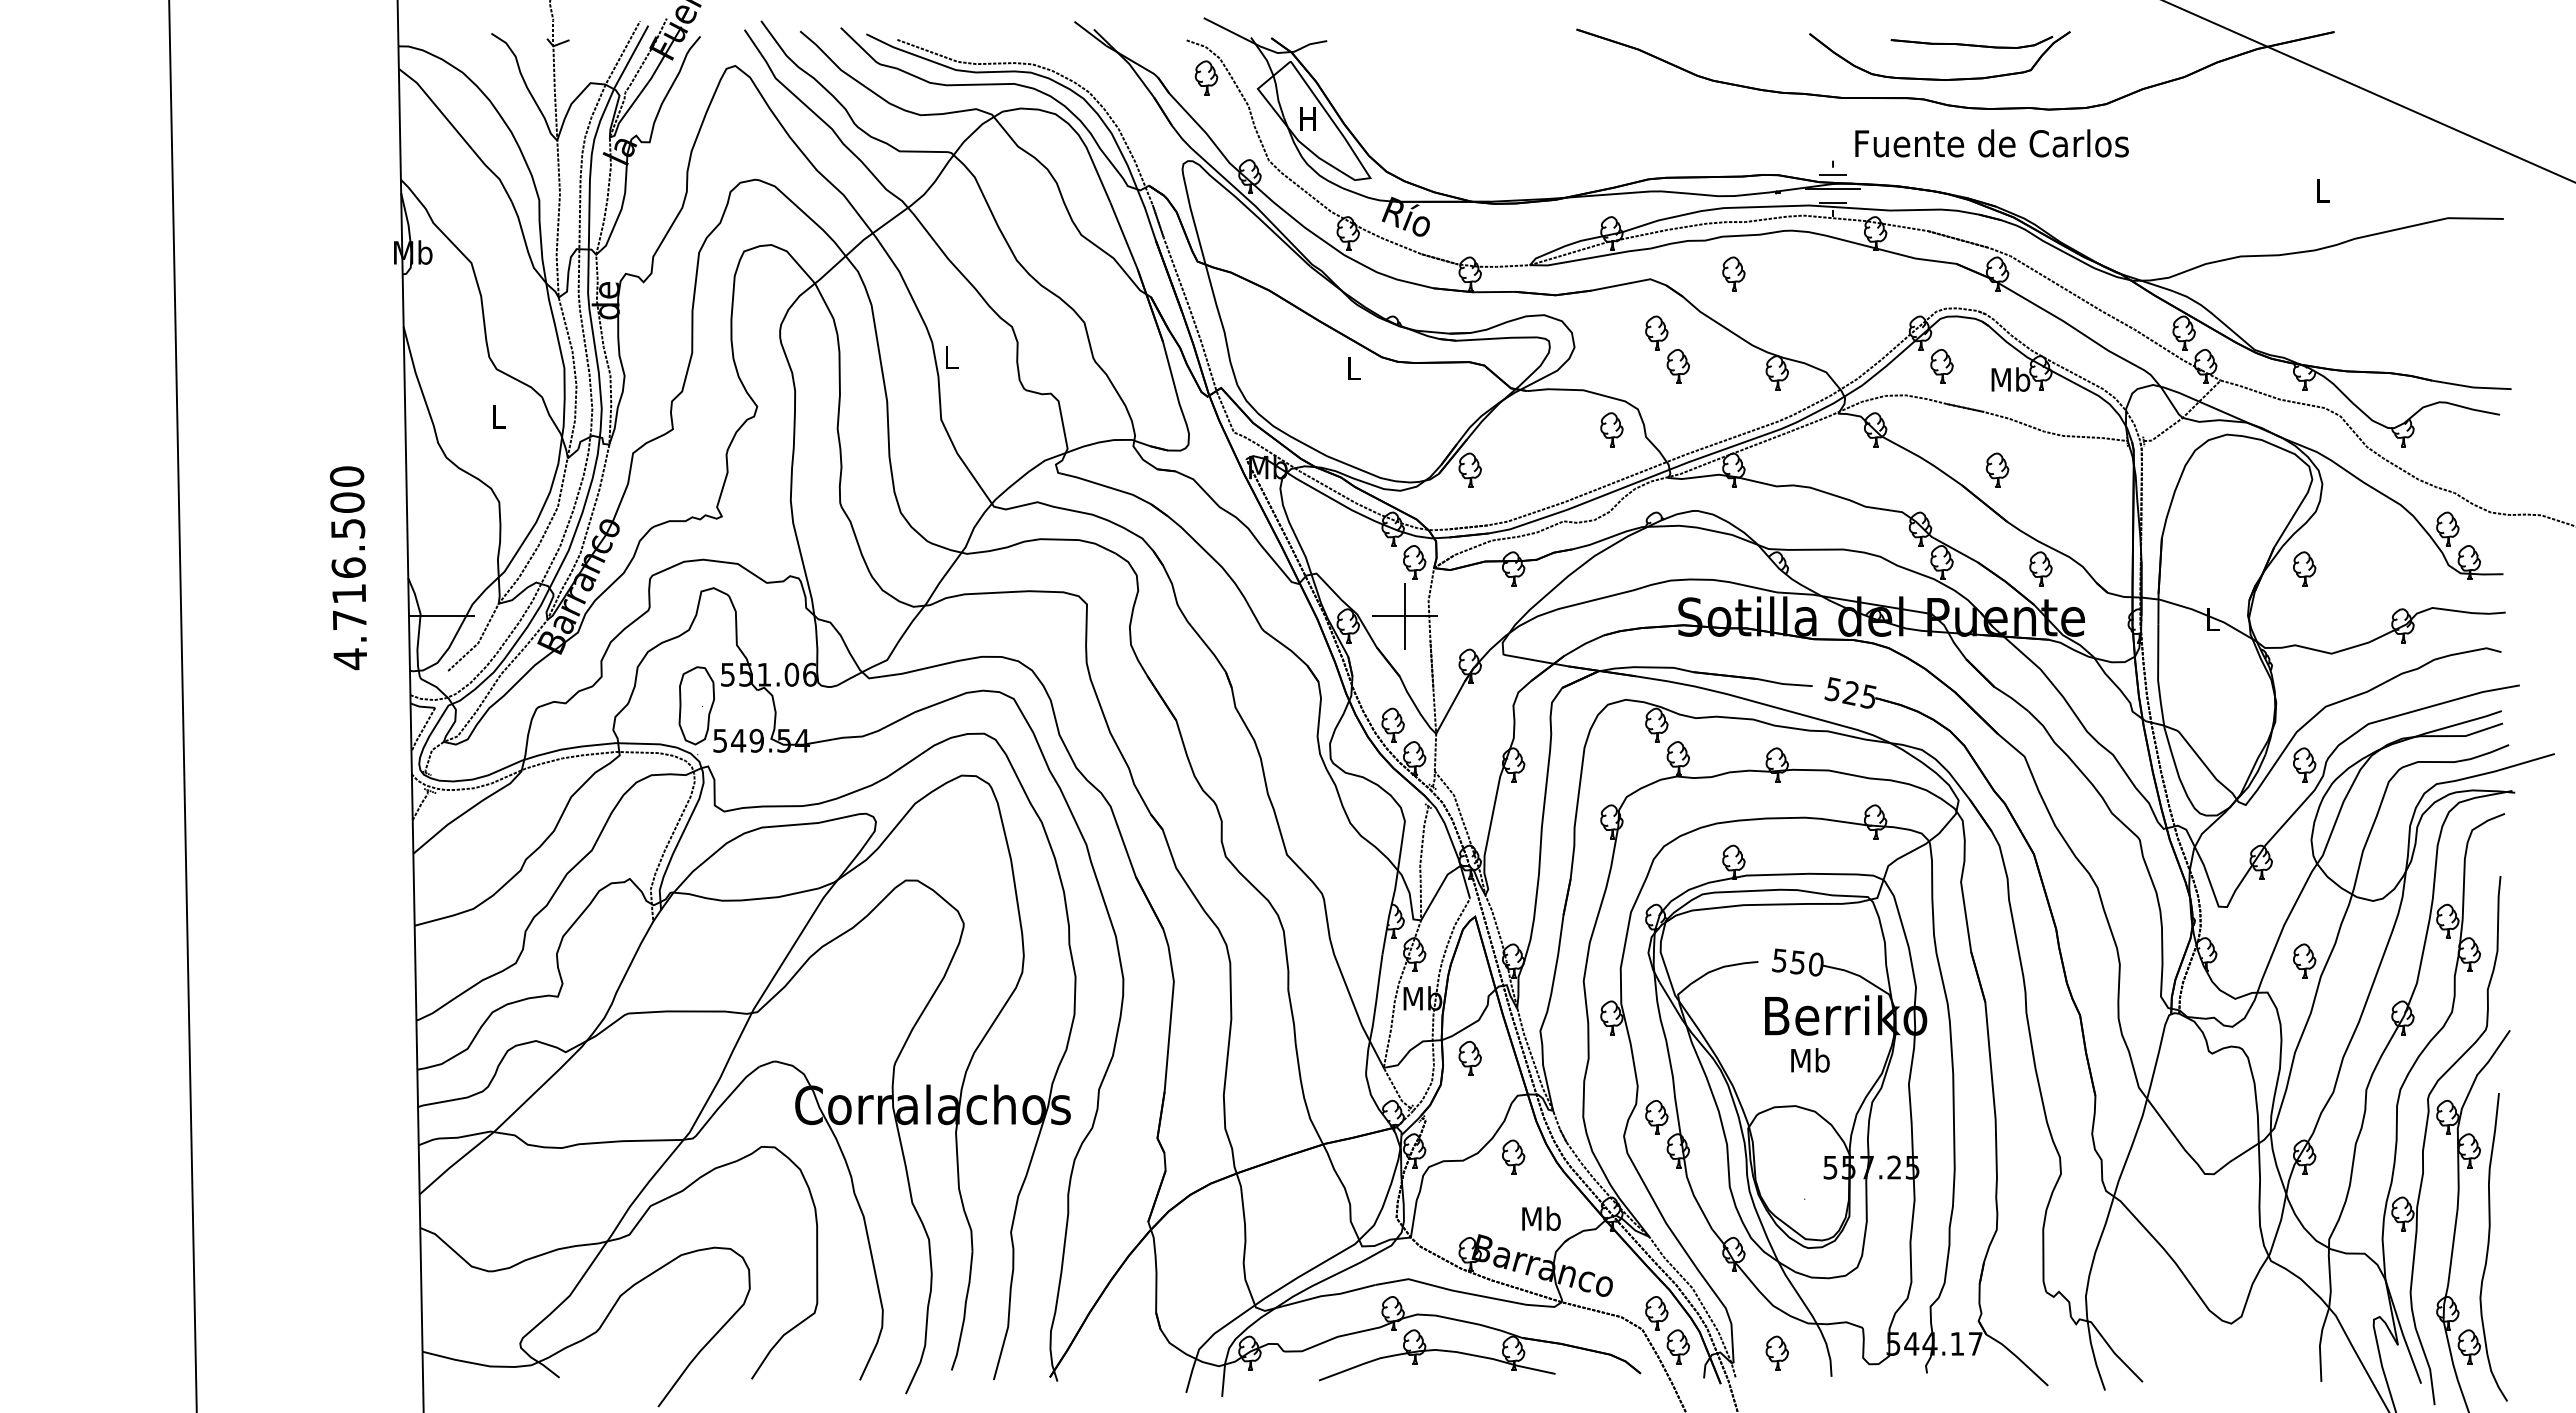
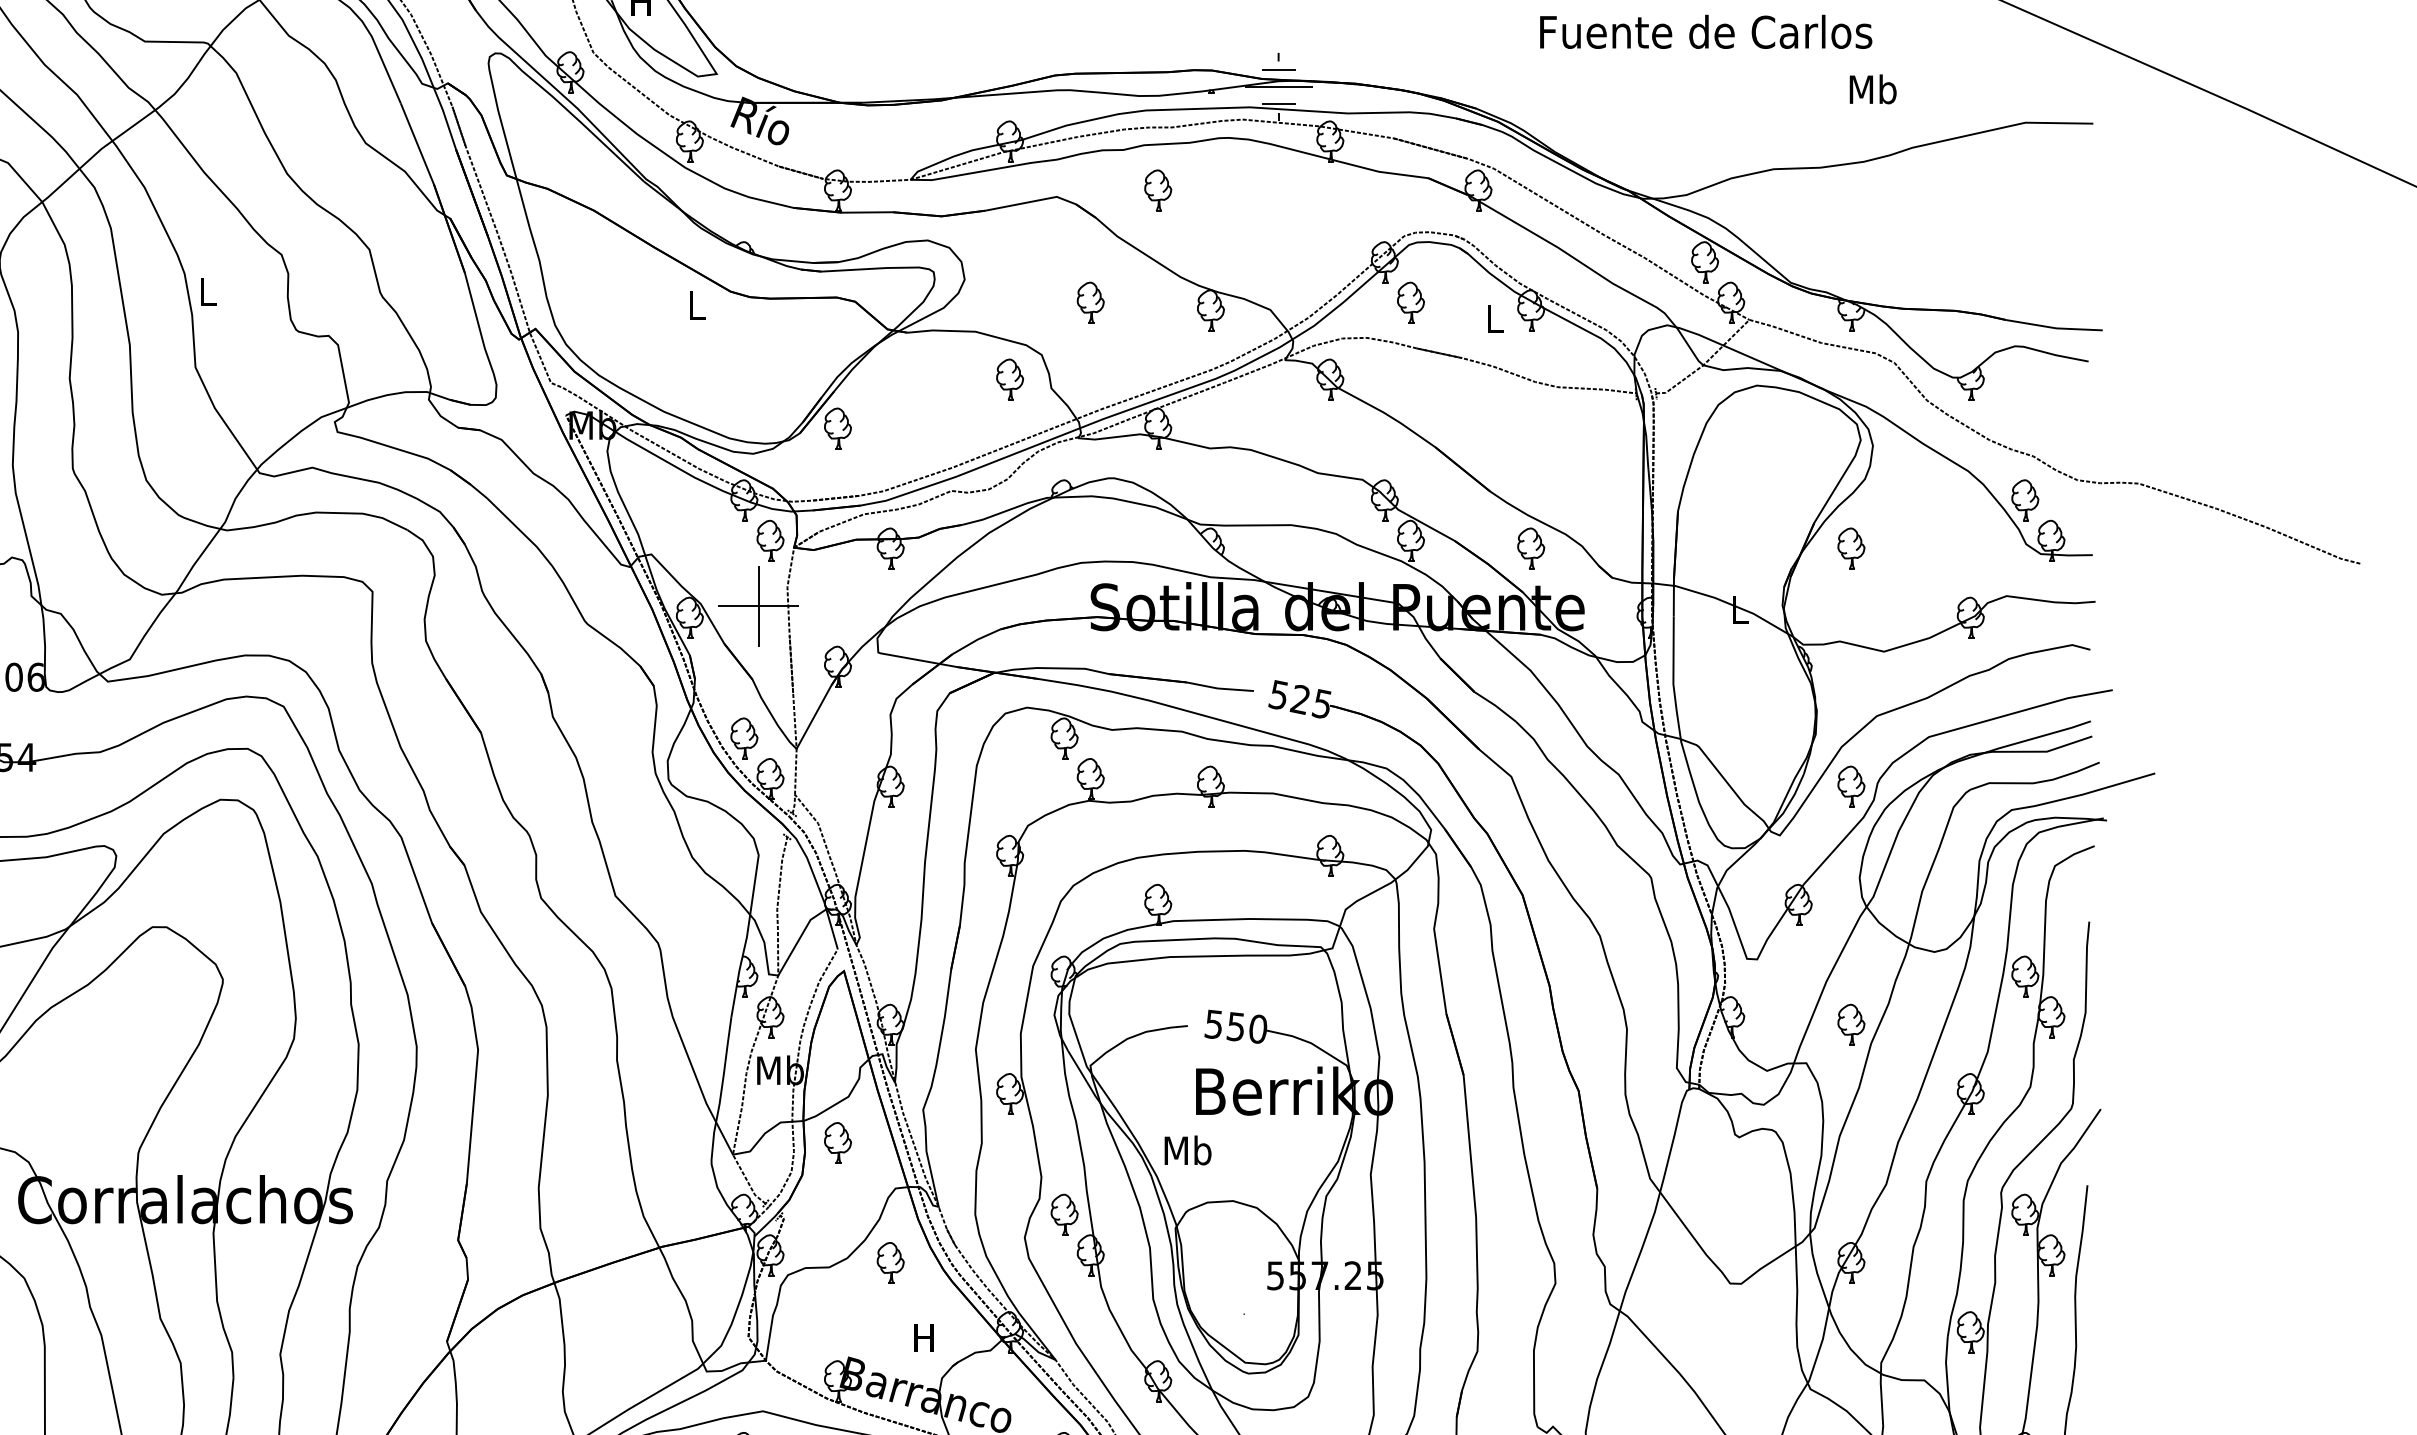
text: (1991, 143) -> (1705, 32), moved
text: (2322, 190) -> (1873, 89), L -> Mb
part: (1656, 332) -> (1064, 261), removed
text: (2010, 379) -> (1494, 318), Mb -> L
part: (1997, 469) -> (1478, 427), removed
text: (1810, 1060) -> (1188, 1150), moved
text: (1541, 1218) -> (924, 1337), Mb -> H

